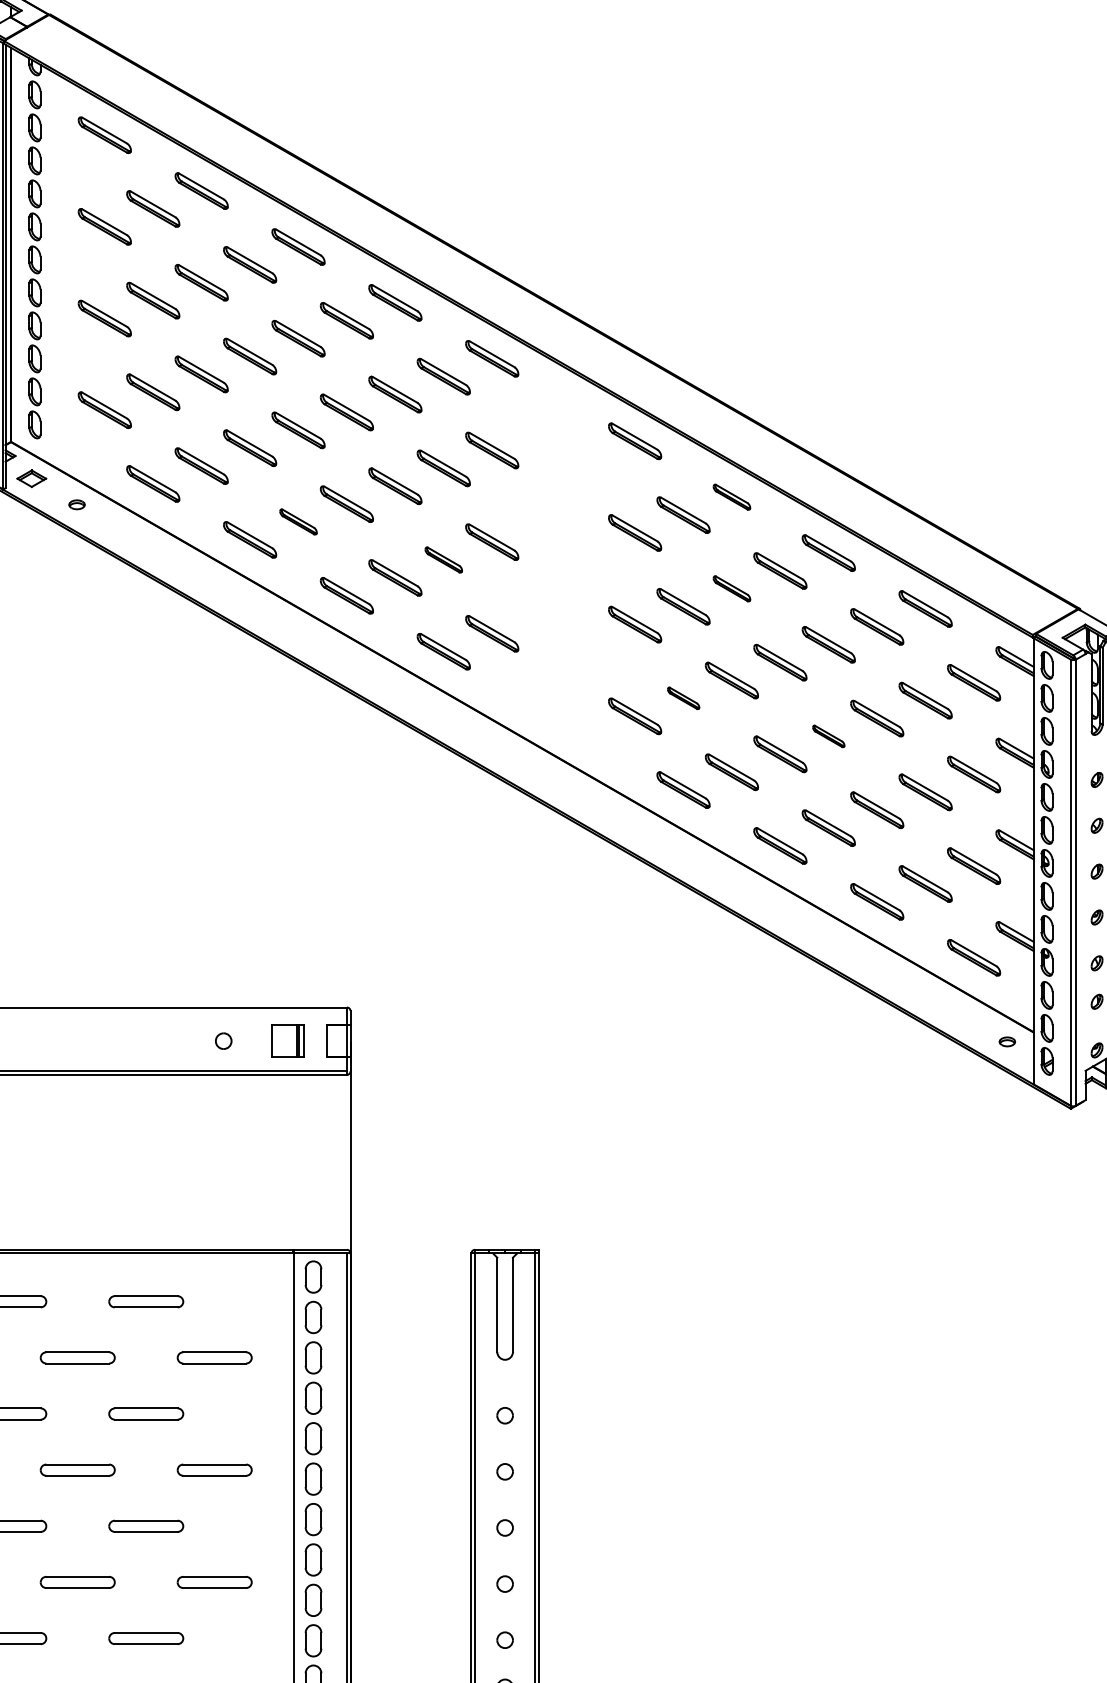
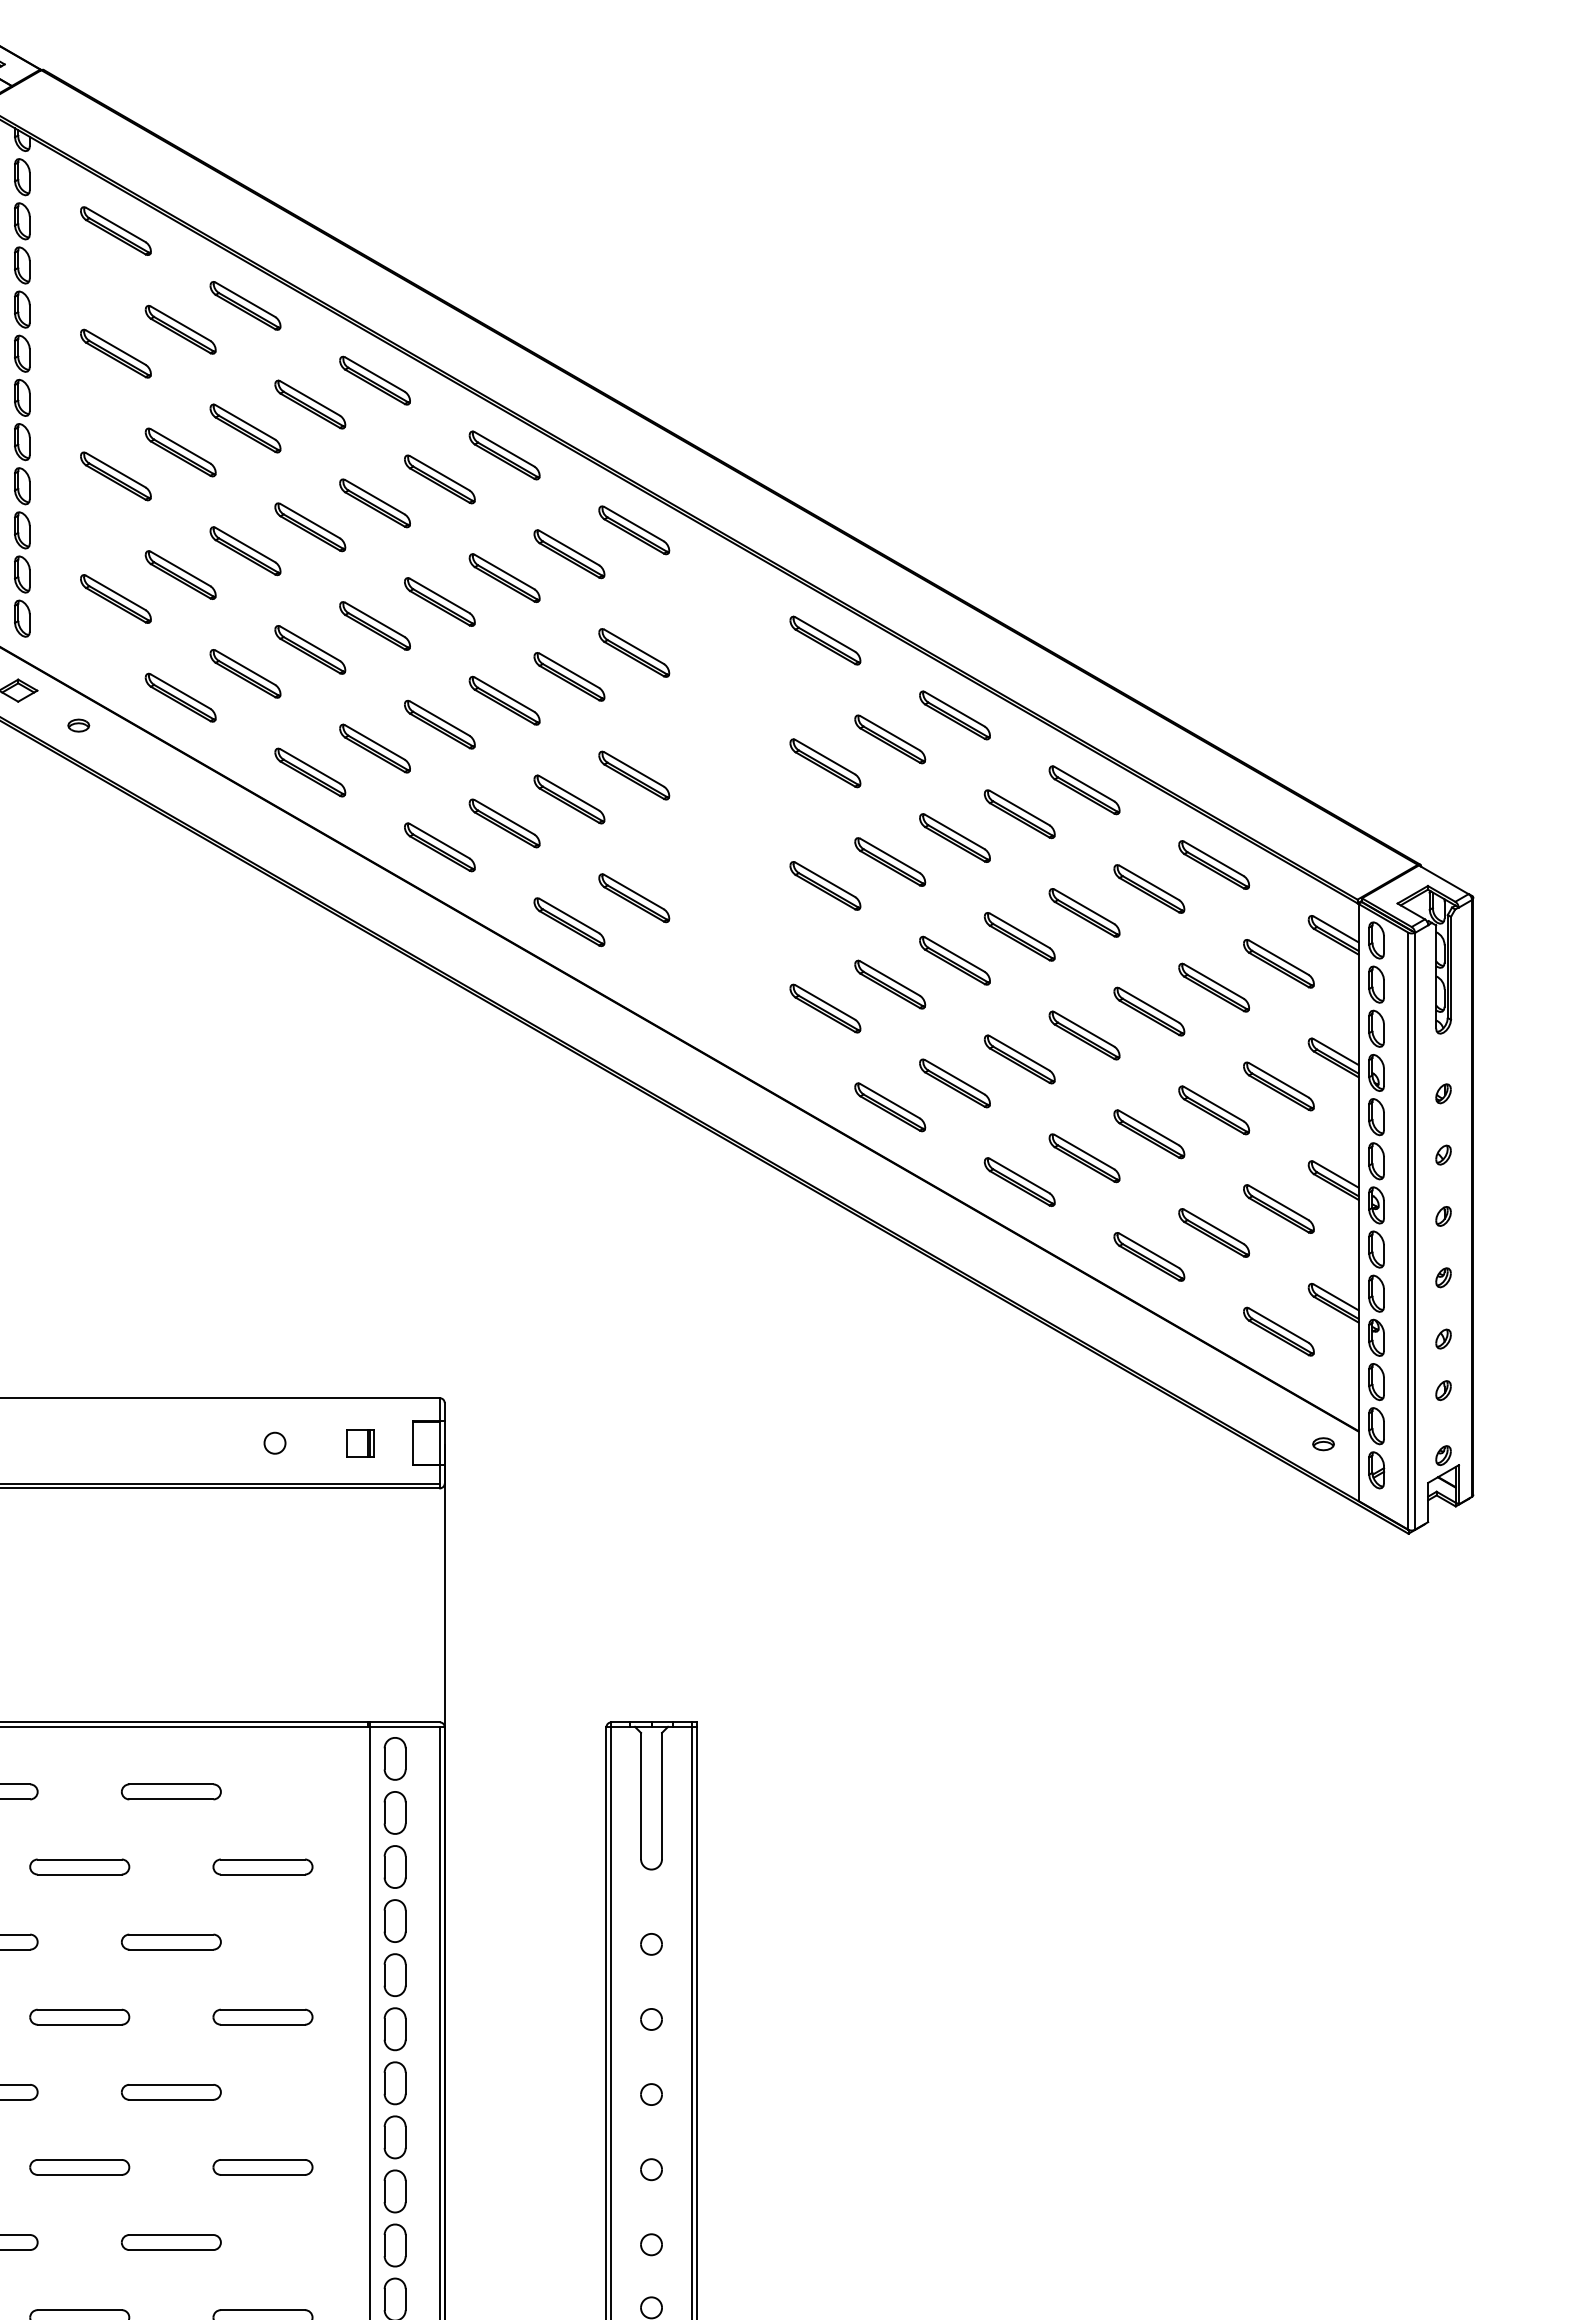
part: (731, 497) -> (954, 715), size x1.43
part: (298, 521) -> (374, 748), size x1.43
part: (443, 560) -> (569, 799), size x1.43
part: (731, 588) -> (954, 837), size x1.43
part: (683, 698) -> (890, 984), size x1.67
part: (828, 736) -> (1084, 1035), size x1.67
part: (287, 1041) -> (360, 1443), size x0.62

